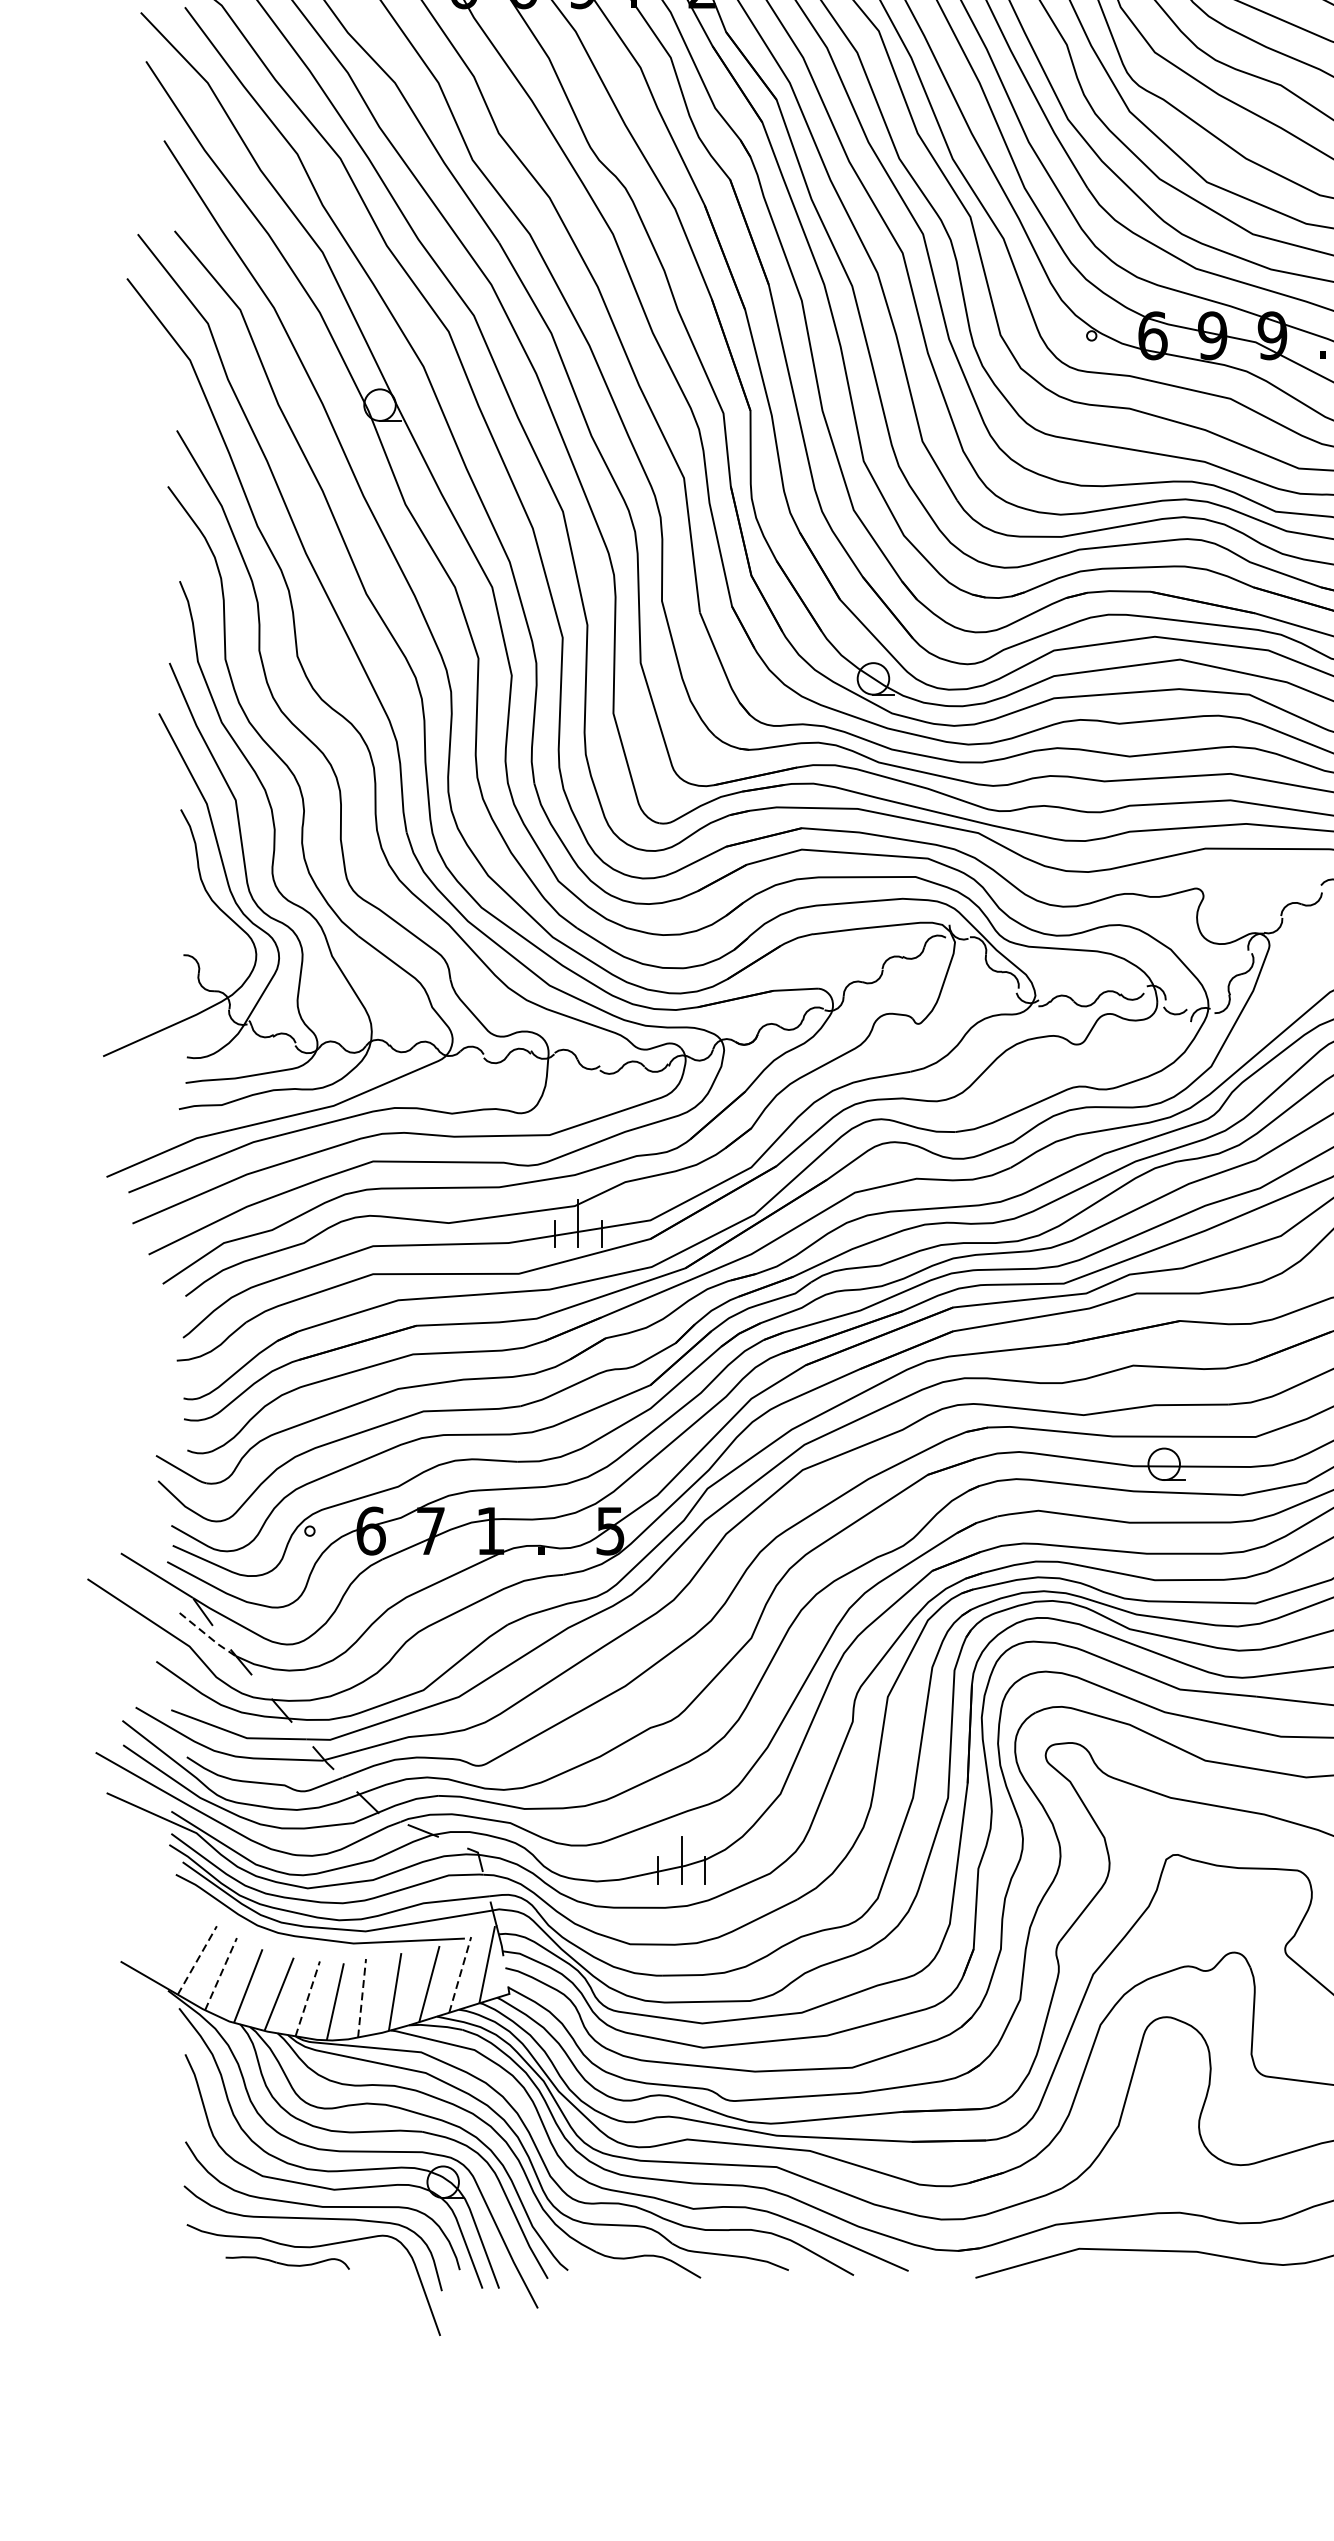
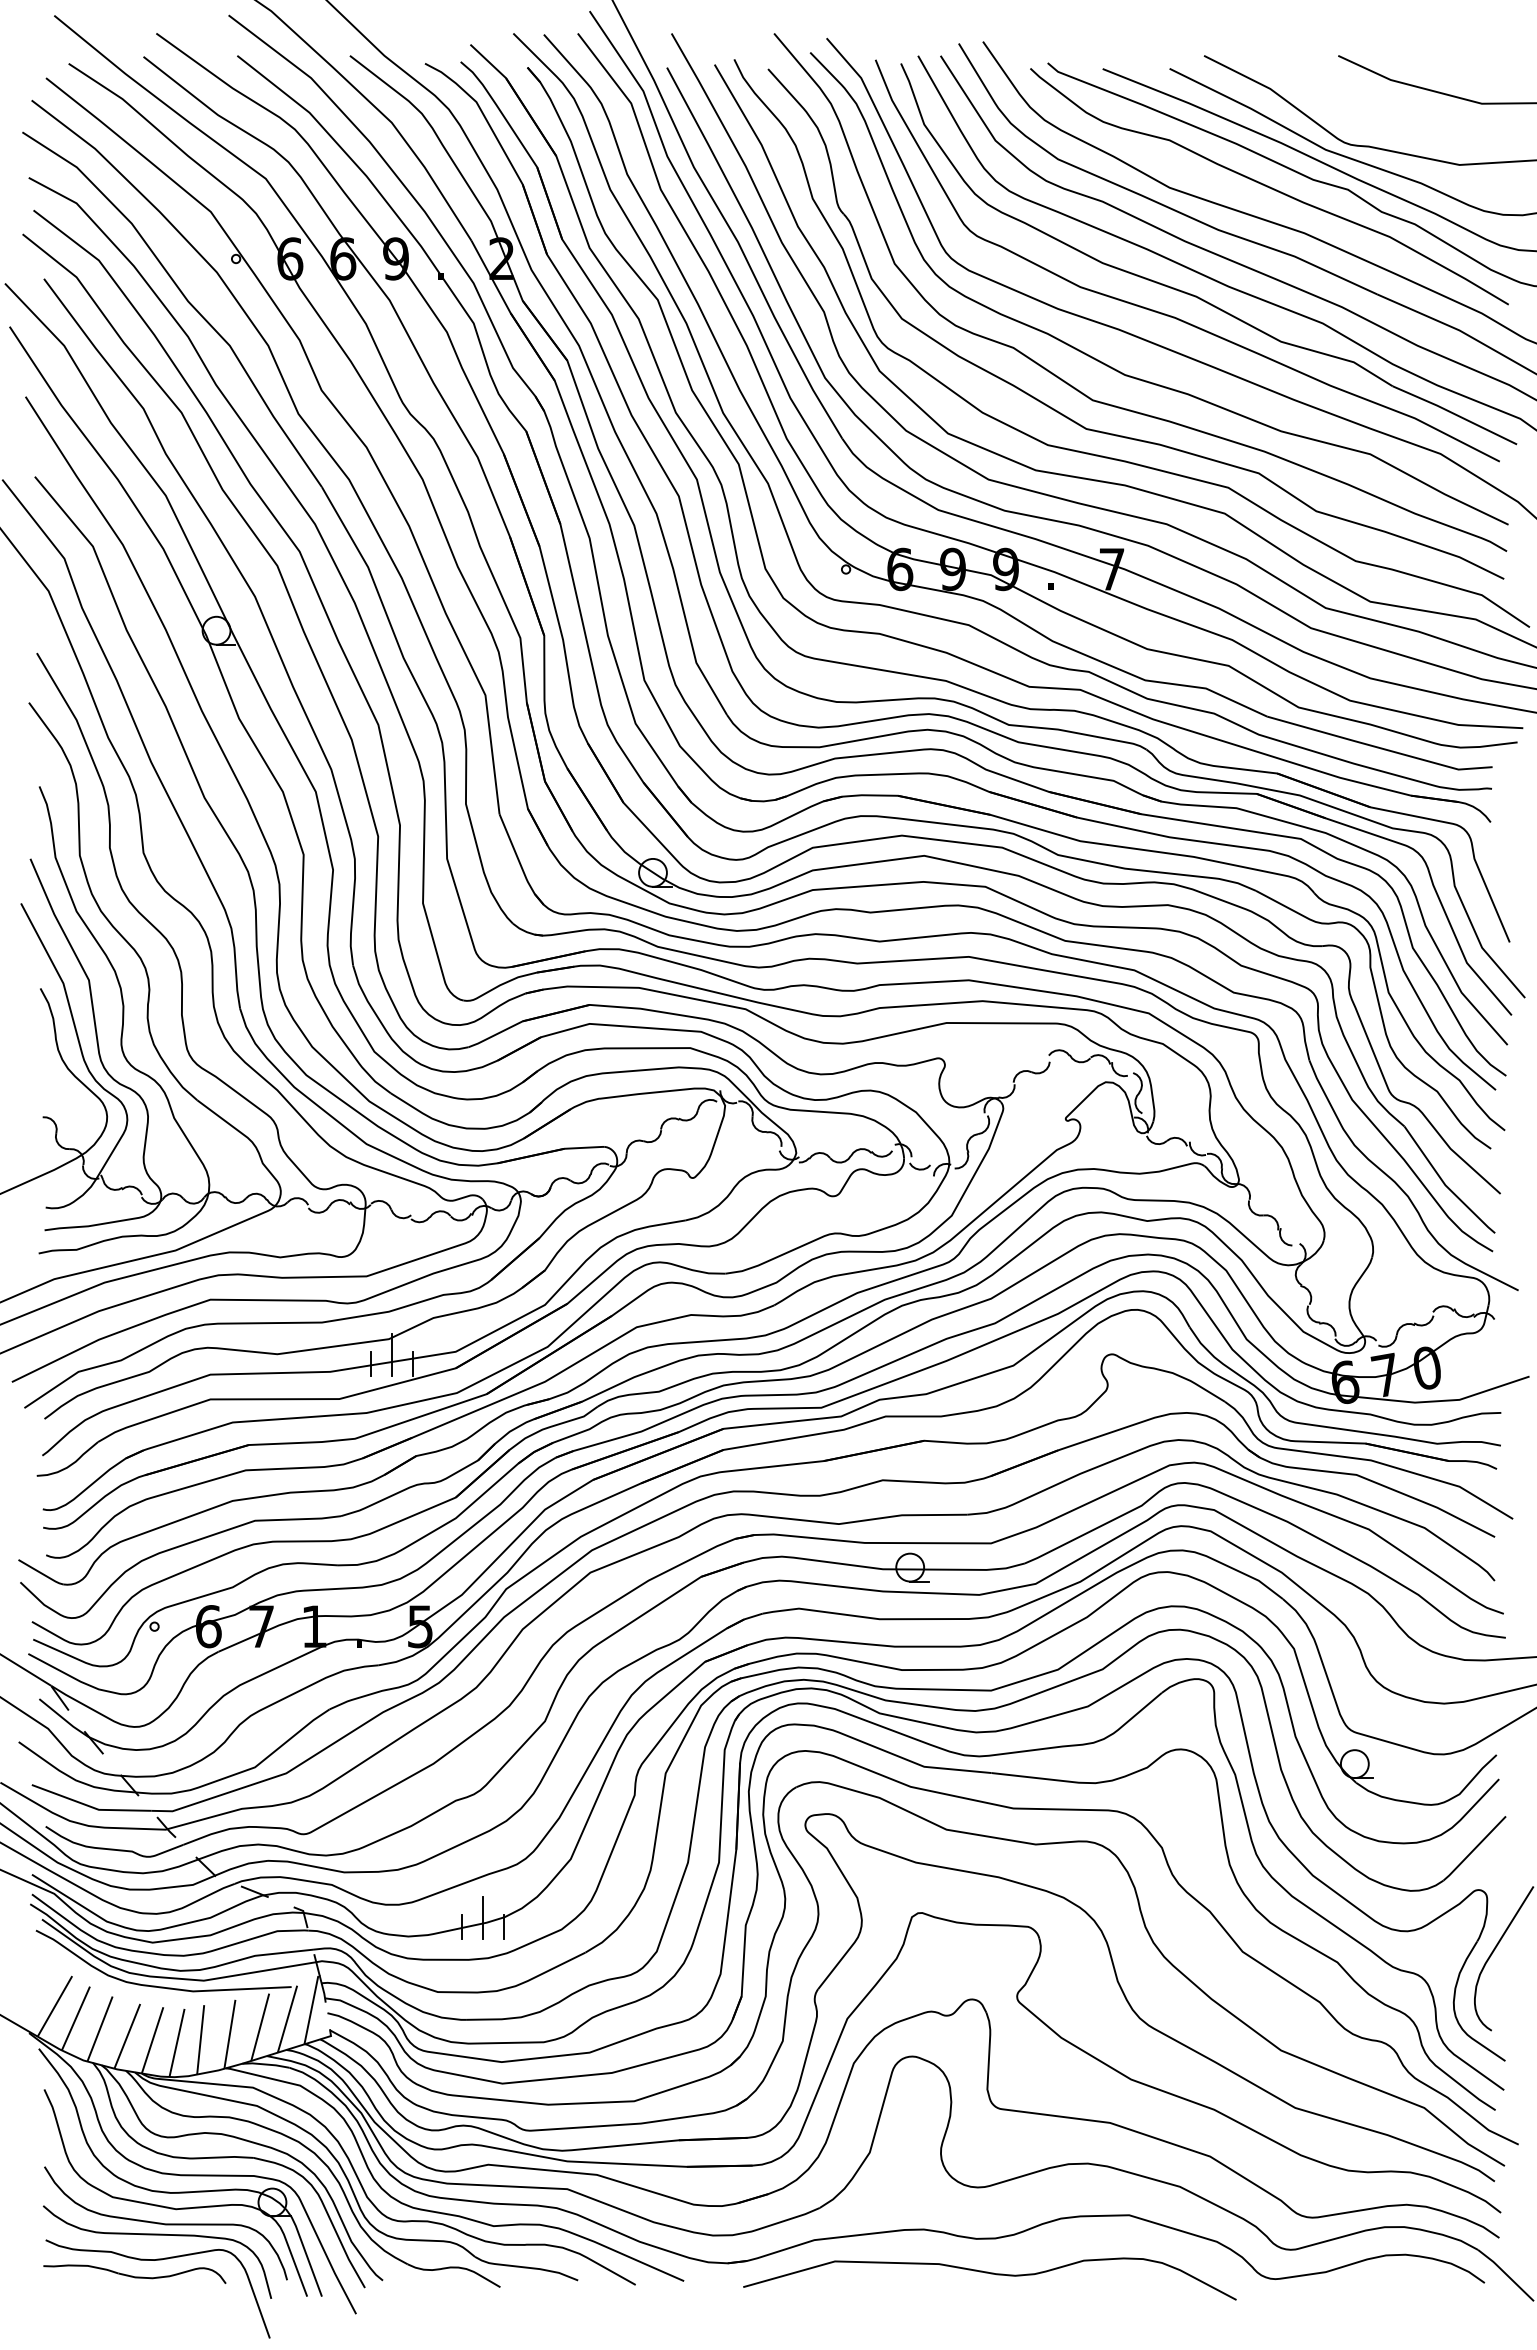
line: (208, 1636) -> (64, 1719), dashed -> solid
line: (196, 1960) -> (54, 2006), dashed -> solid
line: (220, 1974) -> (75, 2018), dashed -> solid
line: (460, 1975) -> (287, 2019), dashed -> solid
line: (361, 1997) -> (200, 2039), dashed -> solid
line: (307, 1999) -> (152, 2040), dashed -> solid
part: (287, 2262) -> (134, 2273), size x1.67

